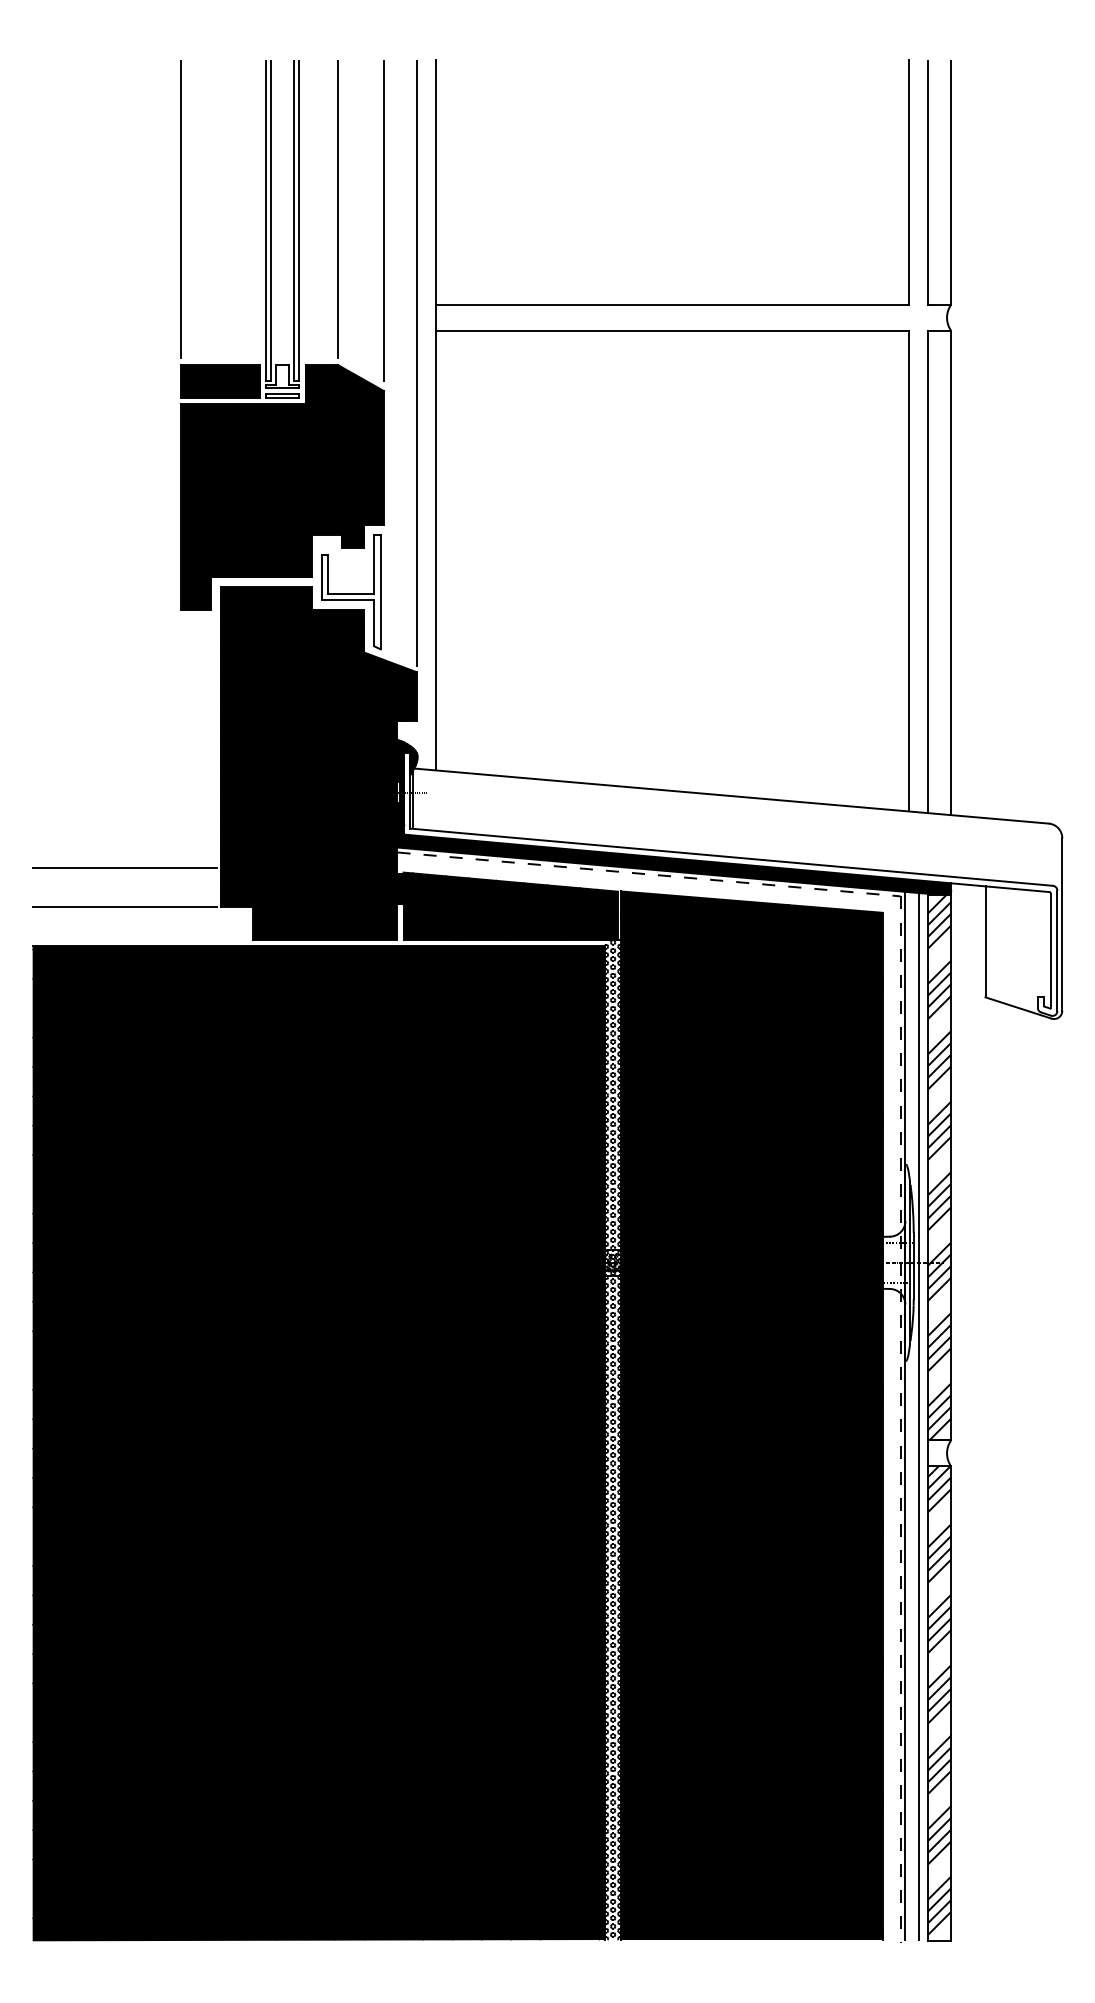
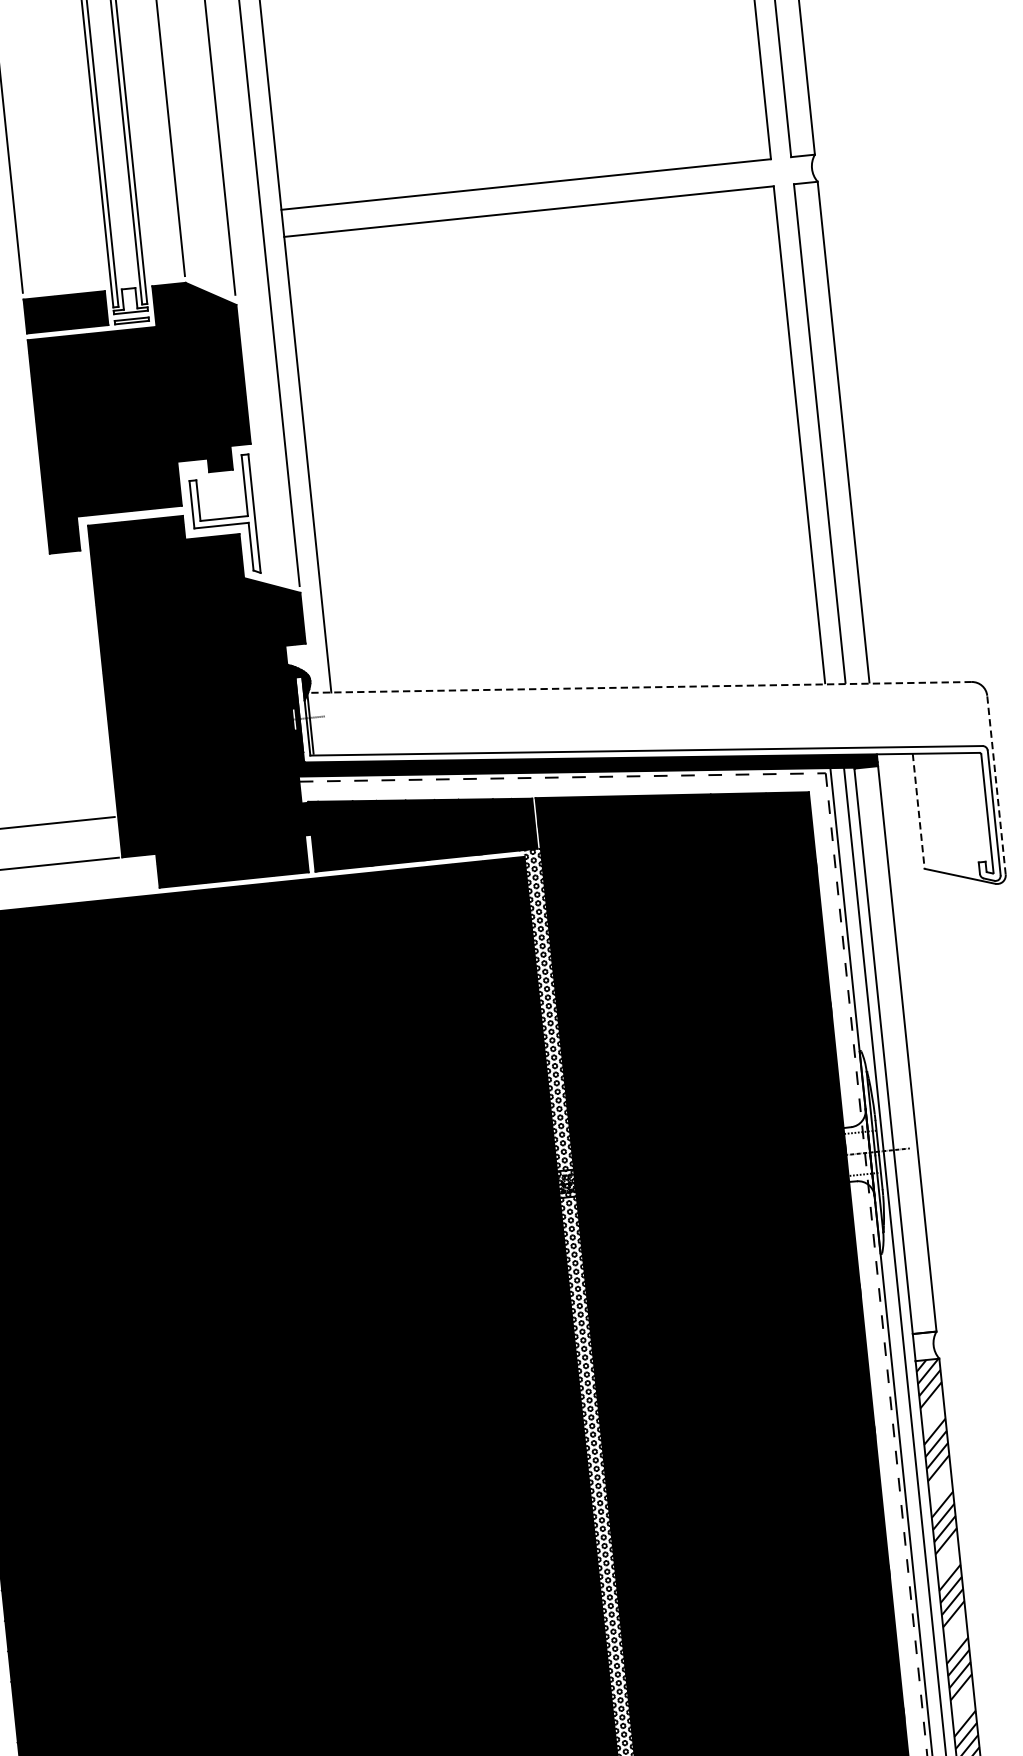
line: (731, 796) -> (639, 687), solid -> dashed
line: (1062, 924) -> (996, 785), solid -> dashed
line: (985, 942) -> (918, 811), solid -> dashed
hatch: (939, 1167) -> (895, 1050), removed

